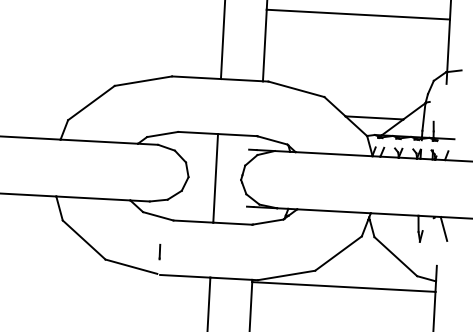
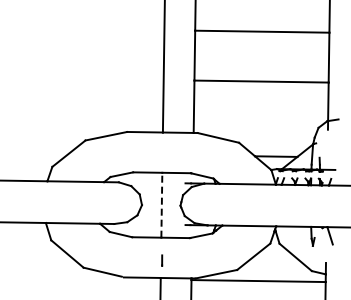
line: (215, 177) -> (161, 204), solid -> dashed
line: (160, 251) -> (162, 260), moved

